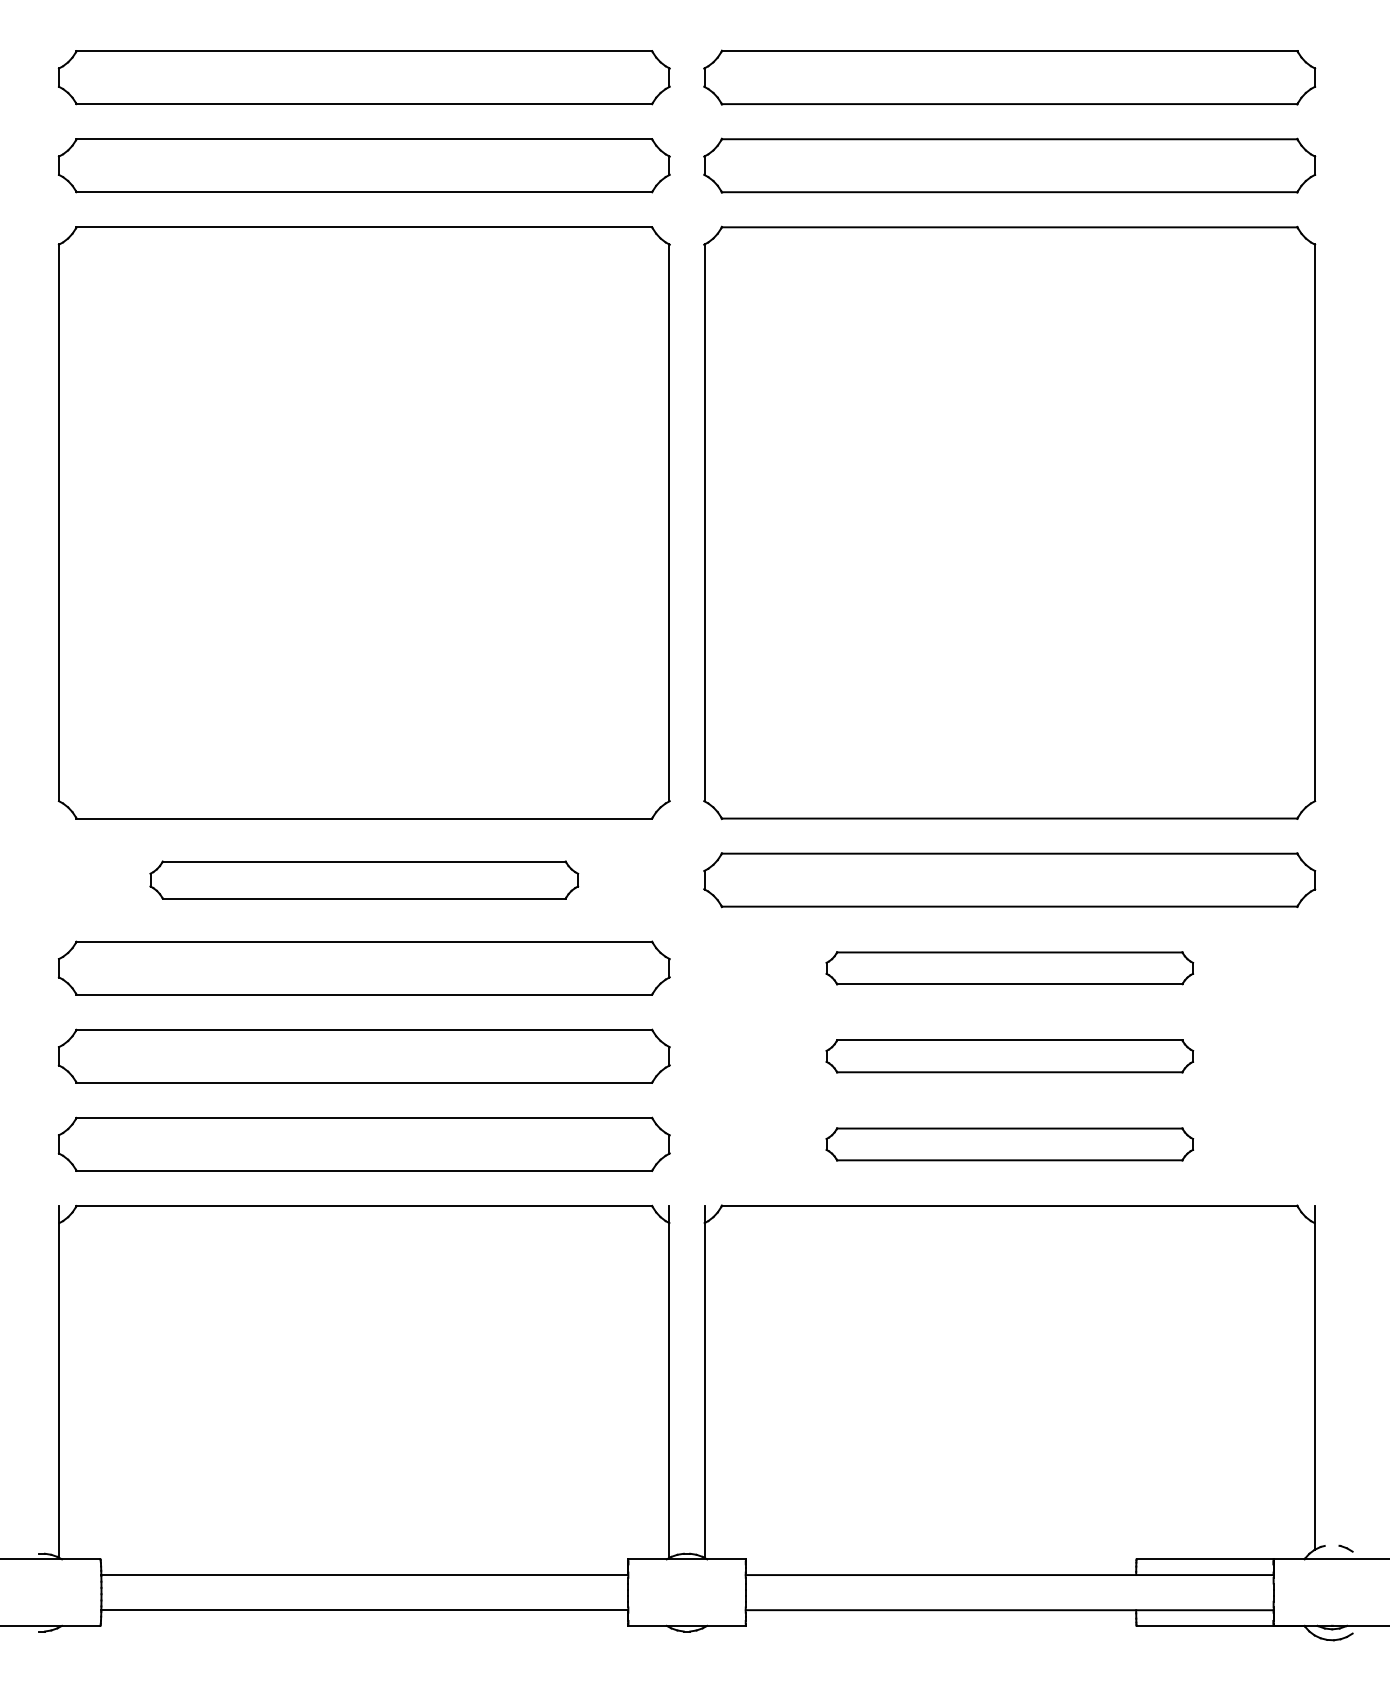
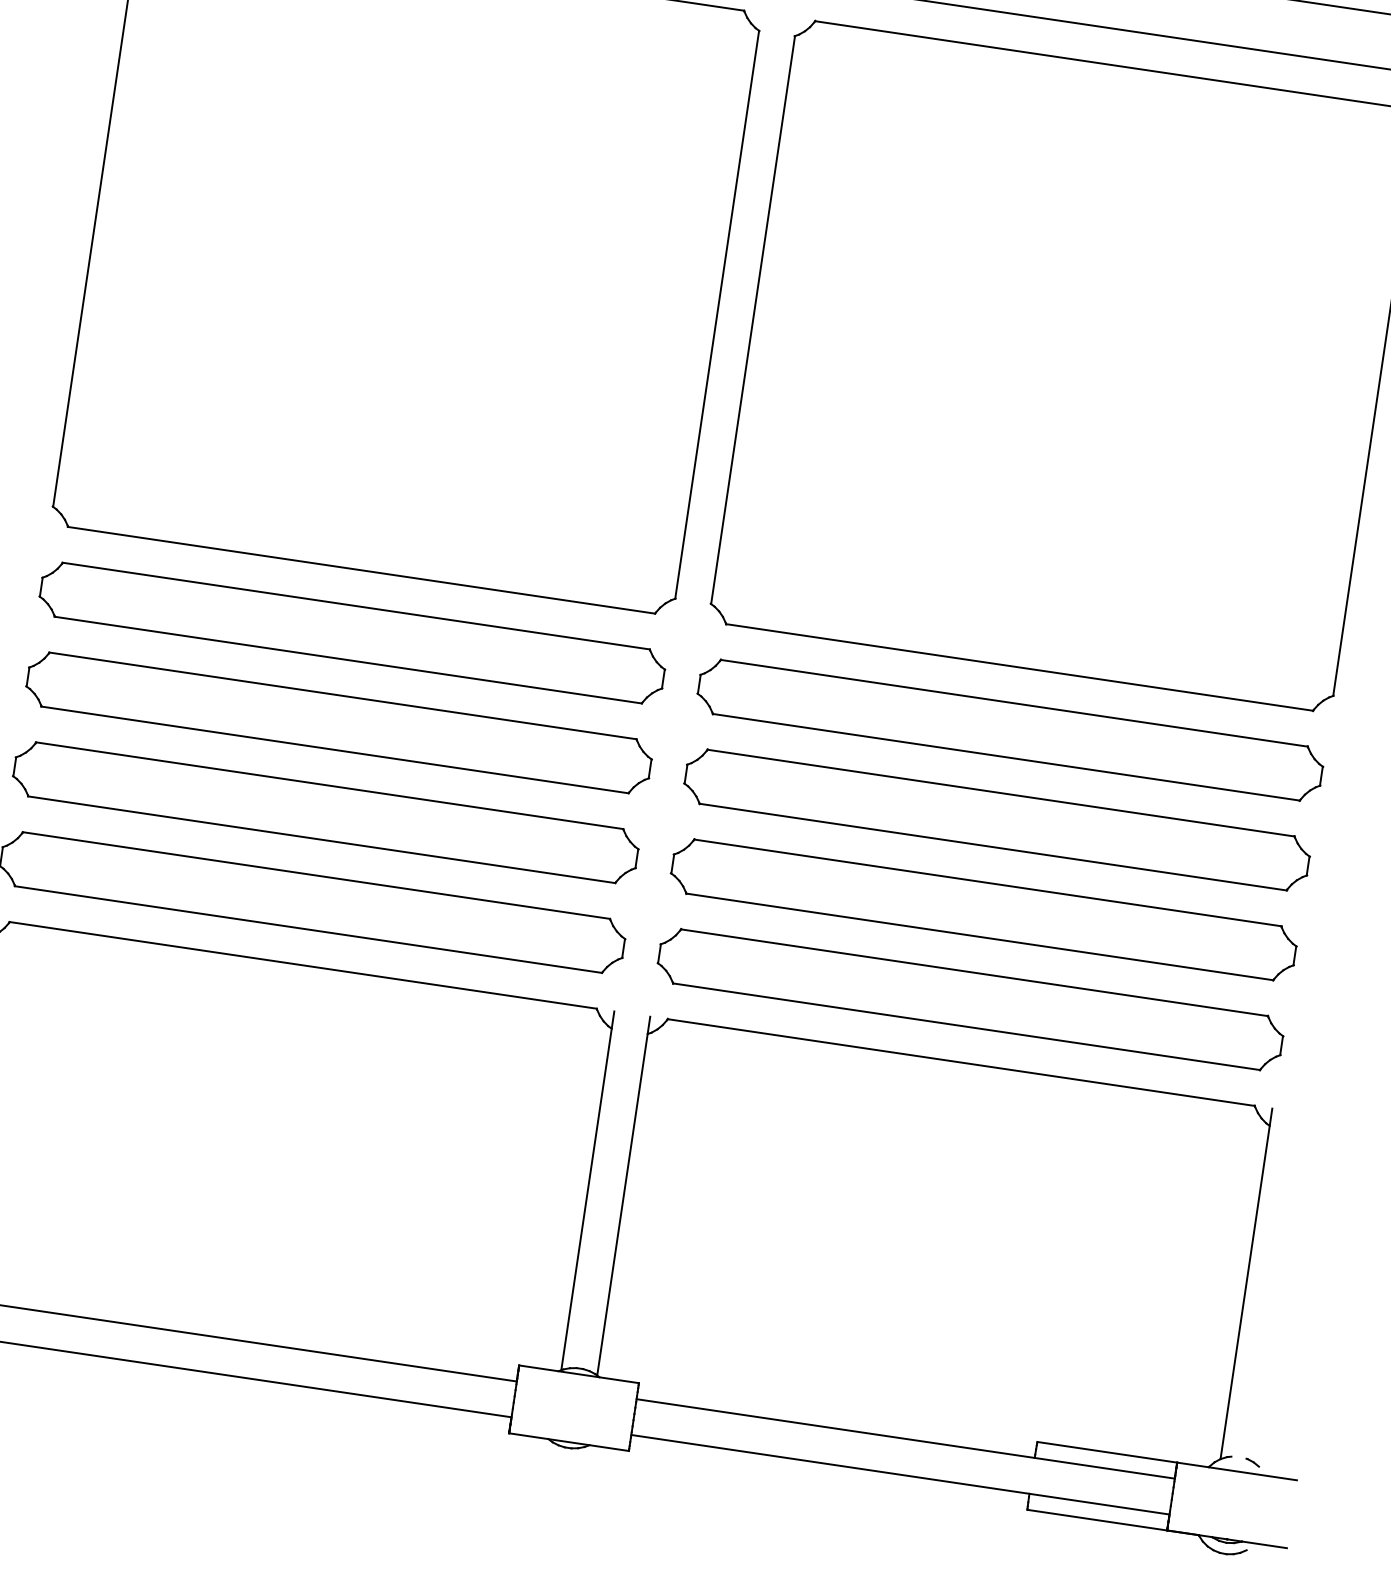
part: (363, 879) -> (351, 632), size x1.43
part: (1009, 968) -> (996, 820), size x1.67
part: (1009, 1056) -> (983, 910), size x1.67
part: (1009, 1144) -> (970, 999), size x1.67

